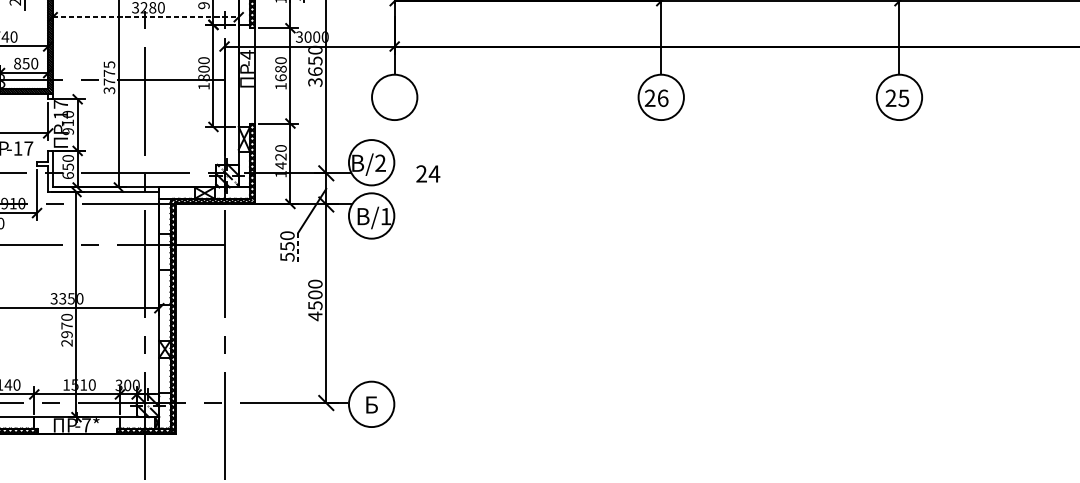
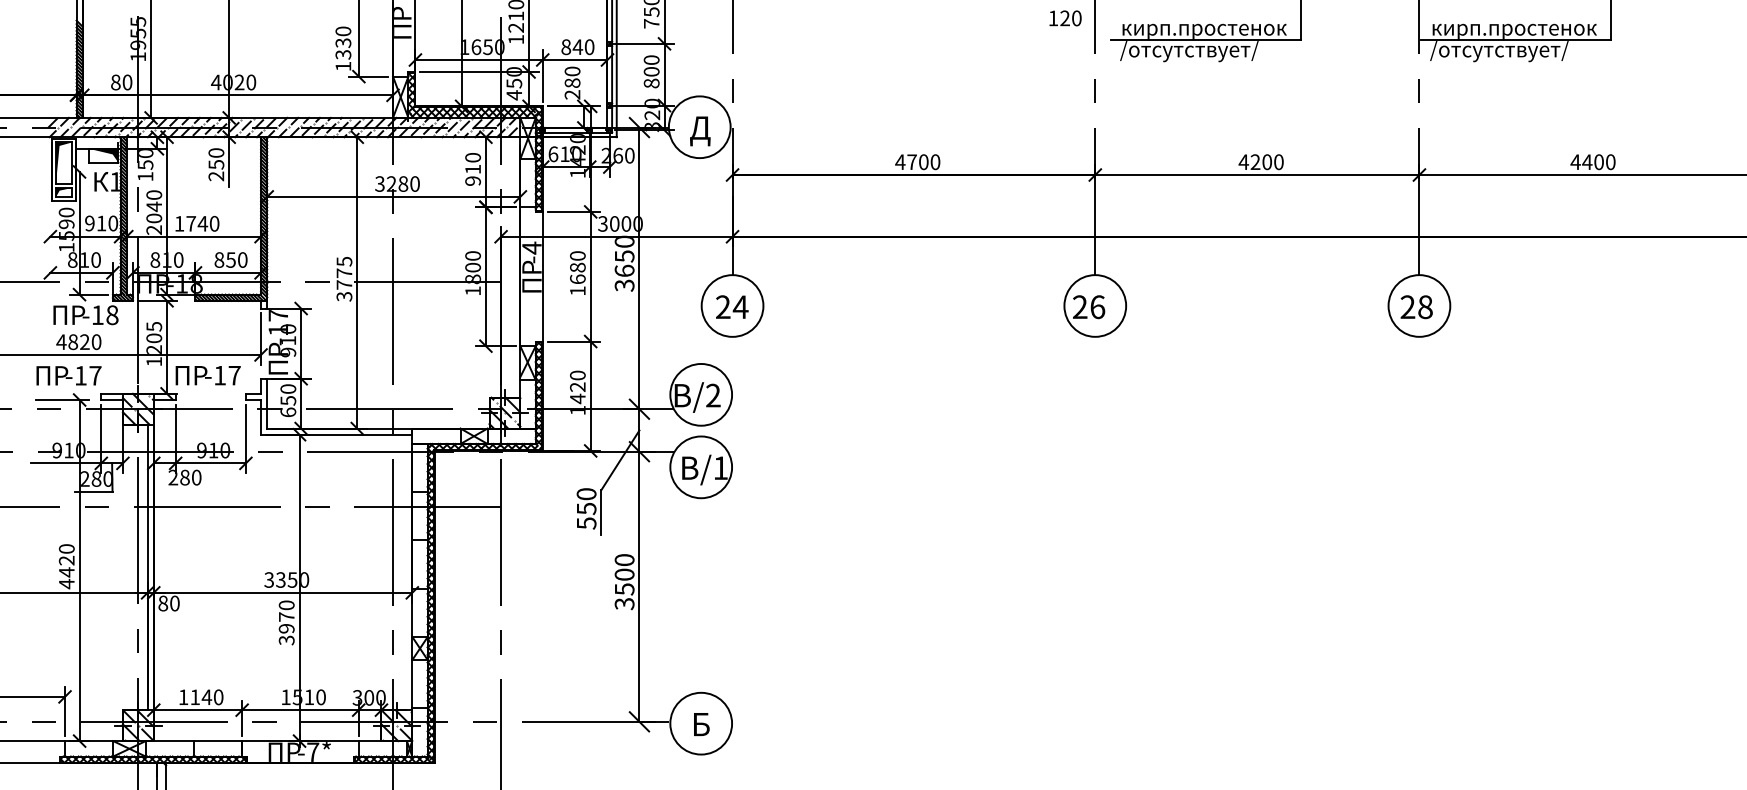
line: (145, 16) -> (393, 196), dashed -> solid
text: (903, 97) -> (1425, 306), 25 -> 28
text: (428, 173) -> (732, 306), moved
line: (298, 249) -> (601, 512), dashed -> solid
text: (315, 316) -> (624, 603), 4500 -> 3500
text: (66, 343) -> (286, 640), 2970 -> 3970

